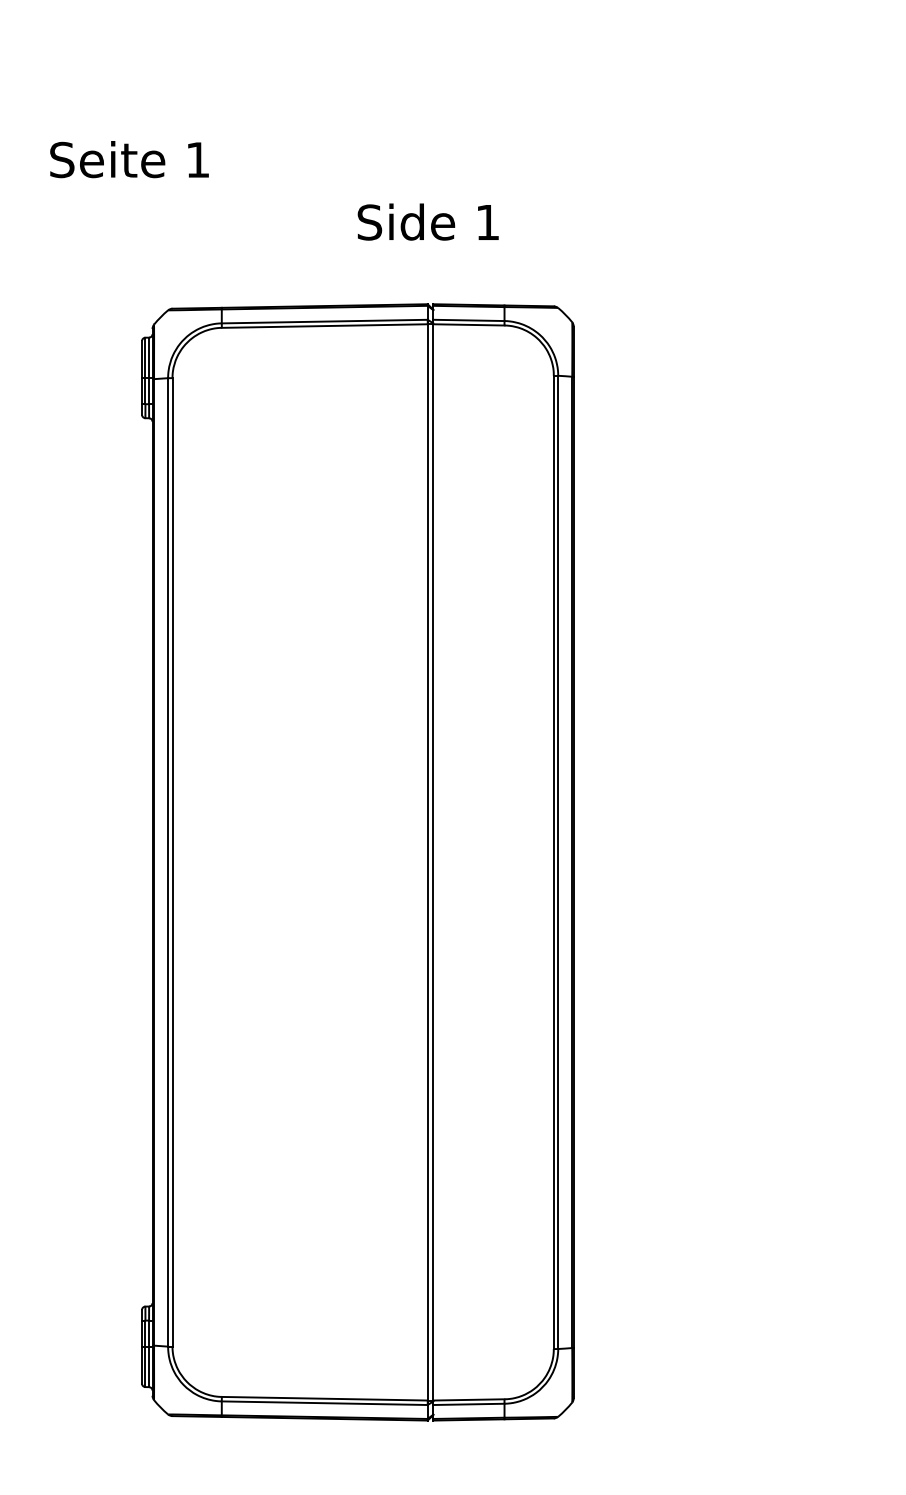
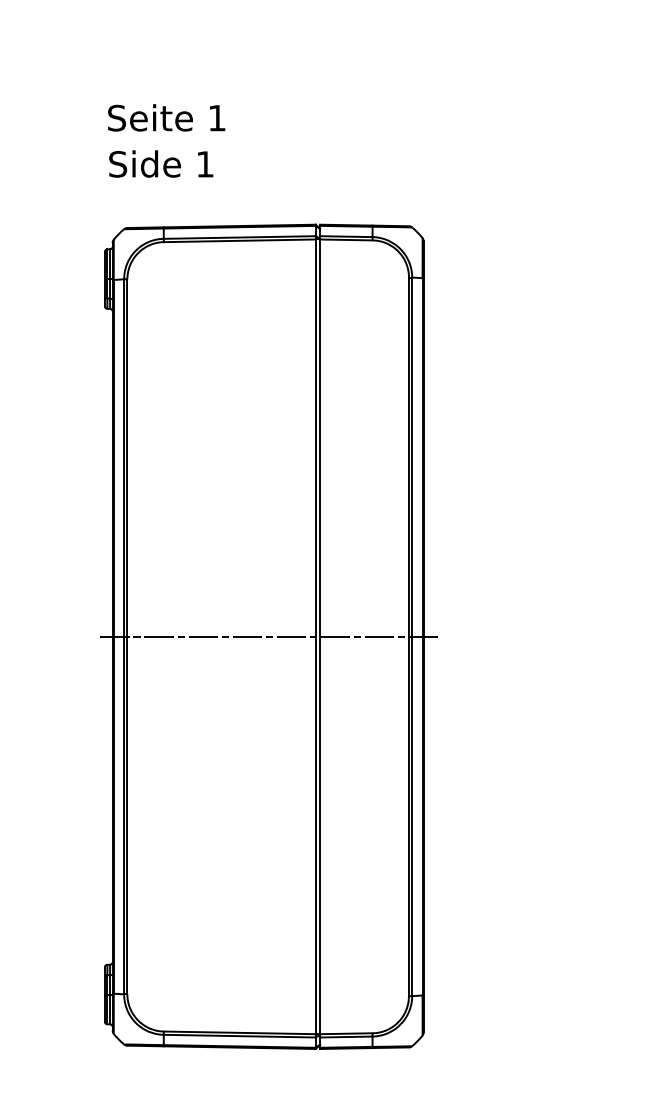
text: (129, 159) -> (166, 117), moved
text: (428, 221) -> (161, 163), moved
line: (363, 861) -> (268, 636), added

